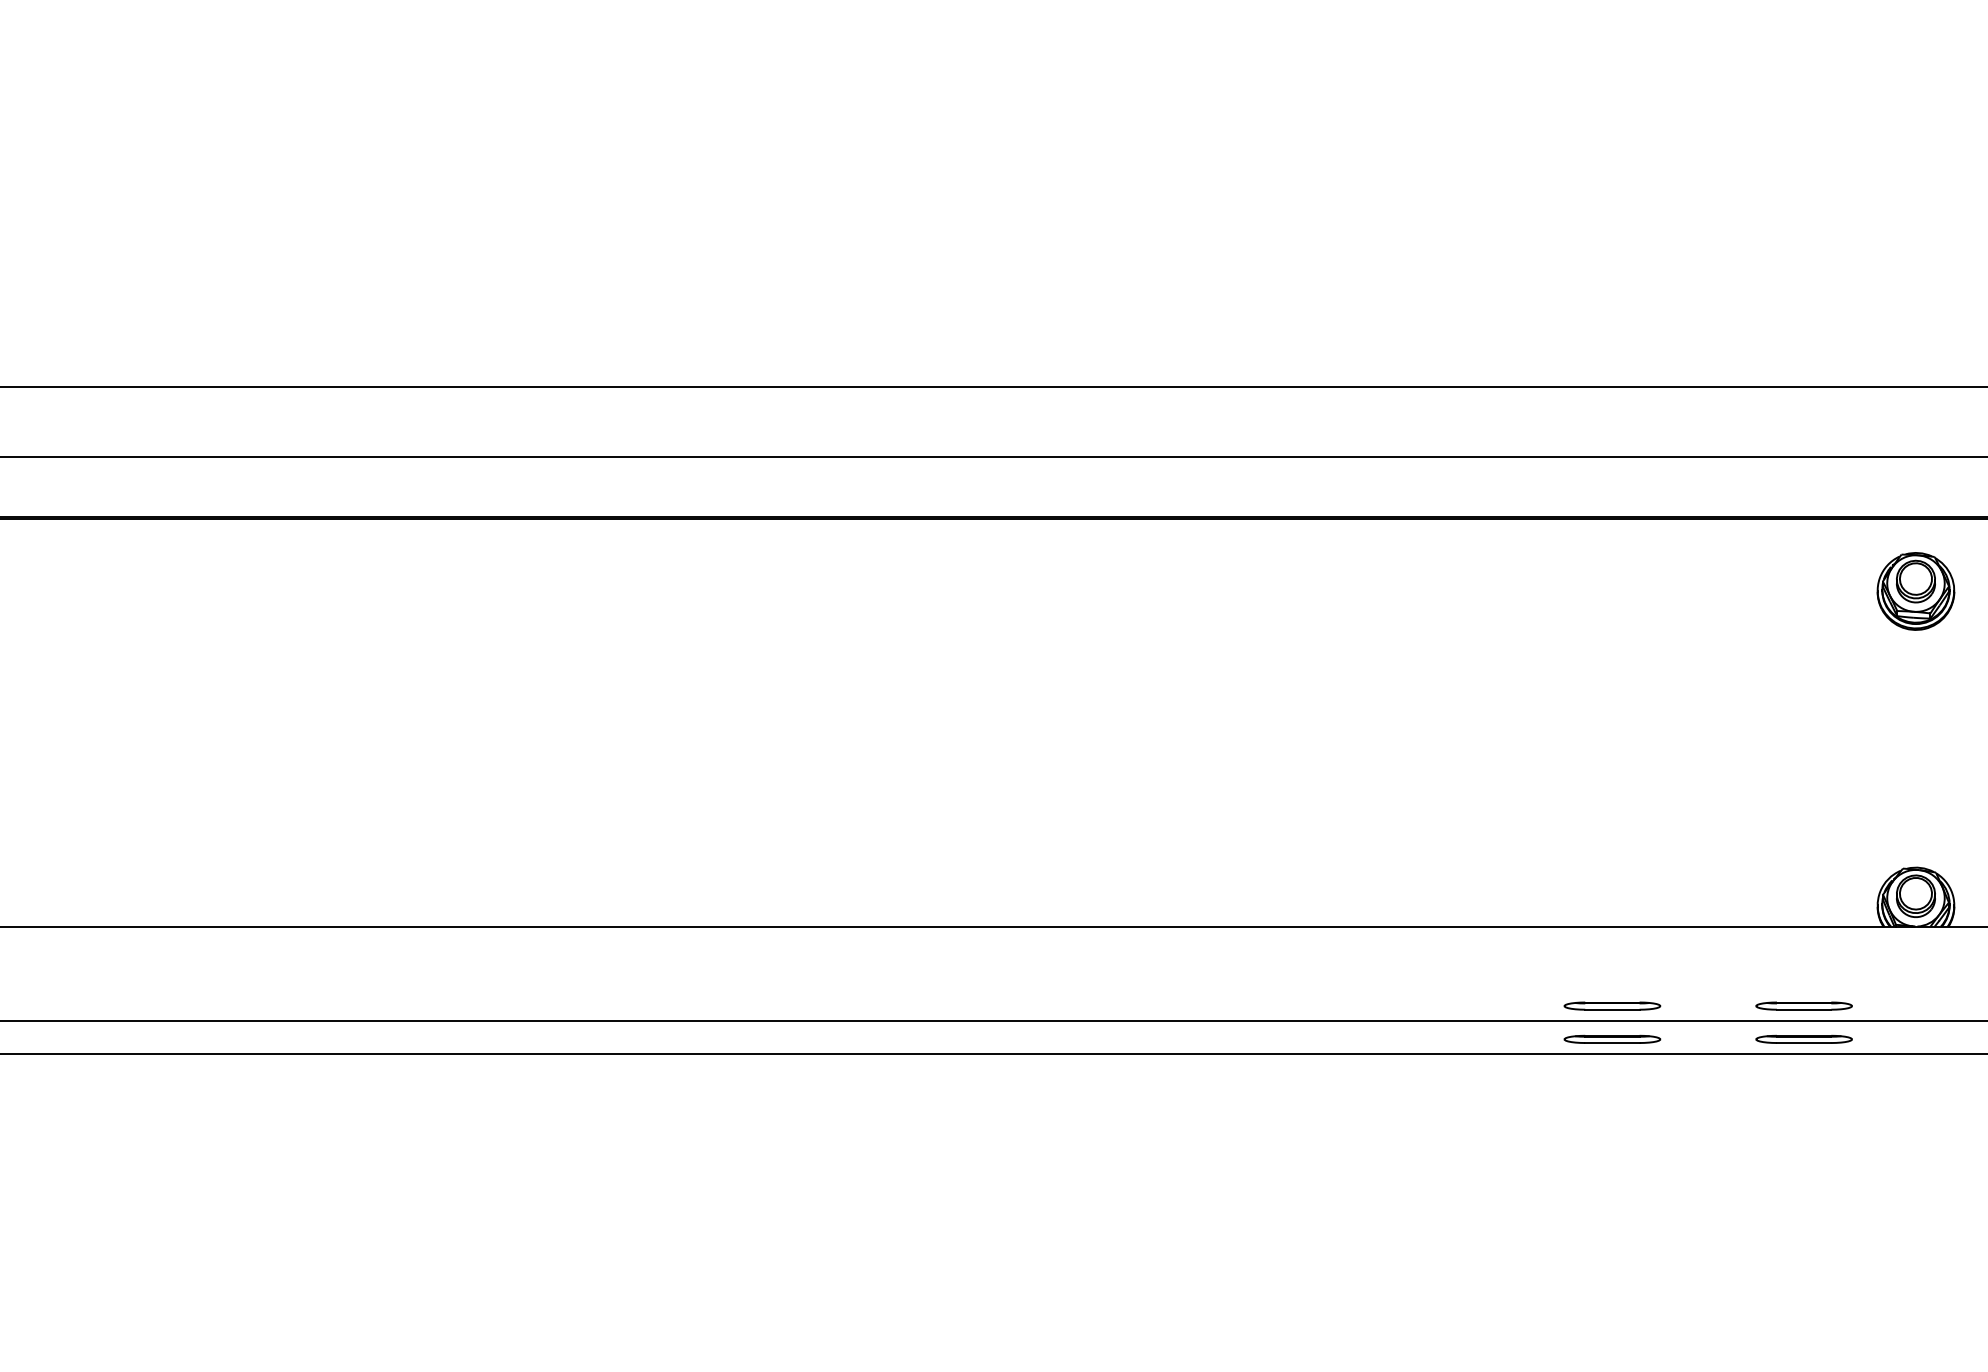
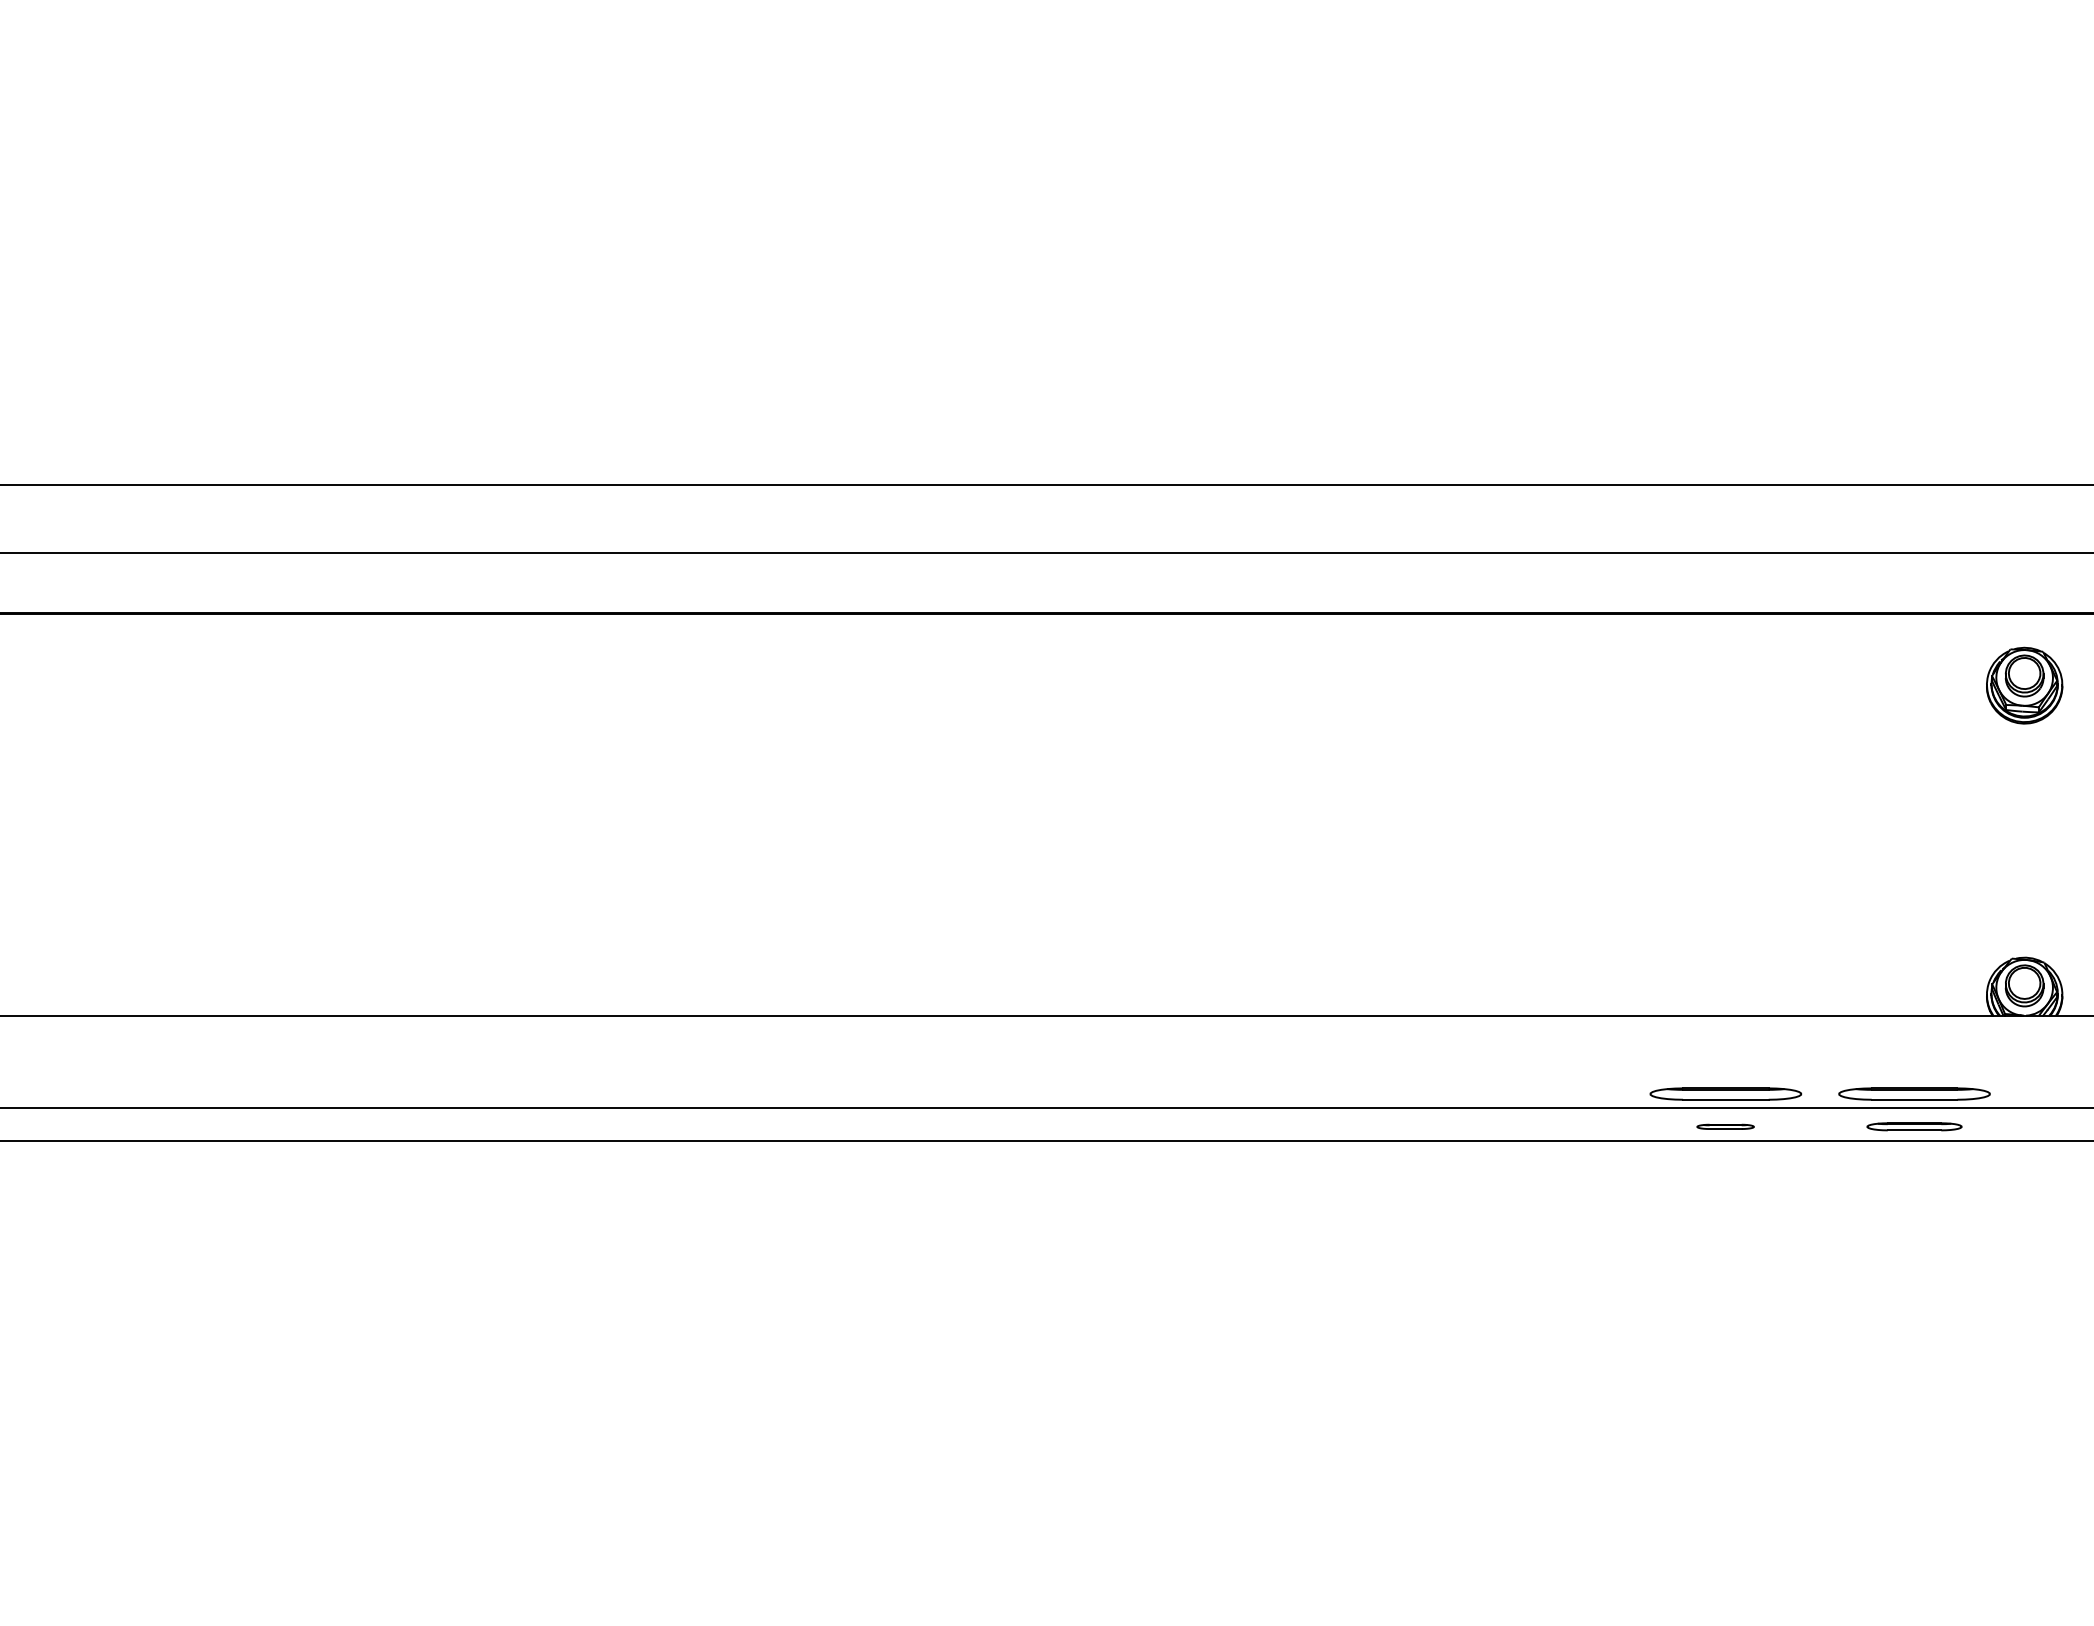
part: (1612, 1005) -> (1725, 1093), size x1.6
part: (1804, 1005) -> (1914, 1093), size x1.6
part: (1612, 1039) -> (1725, 1126), size x0.6

